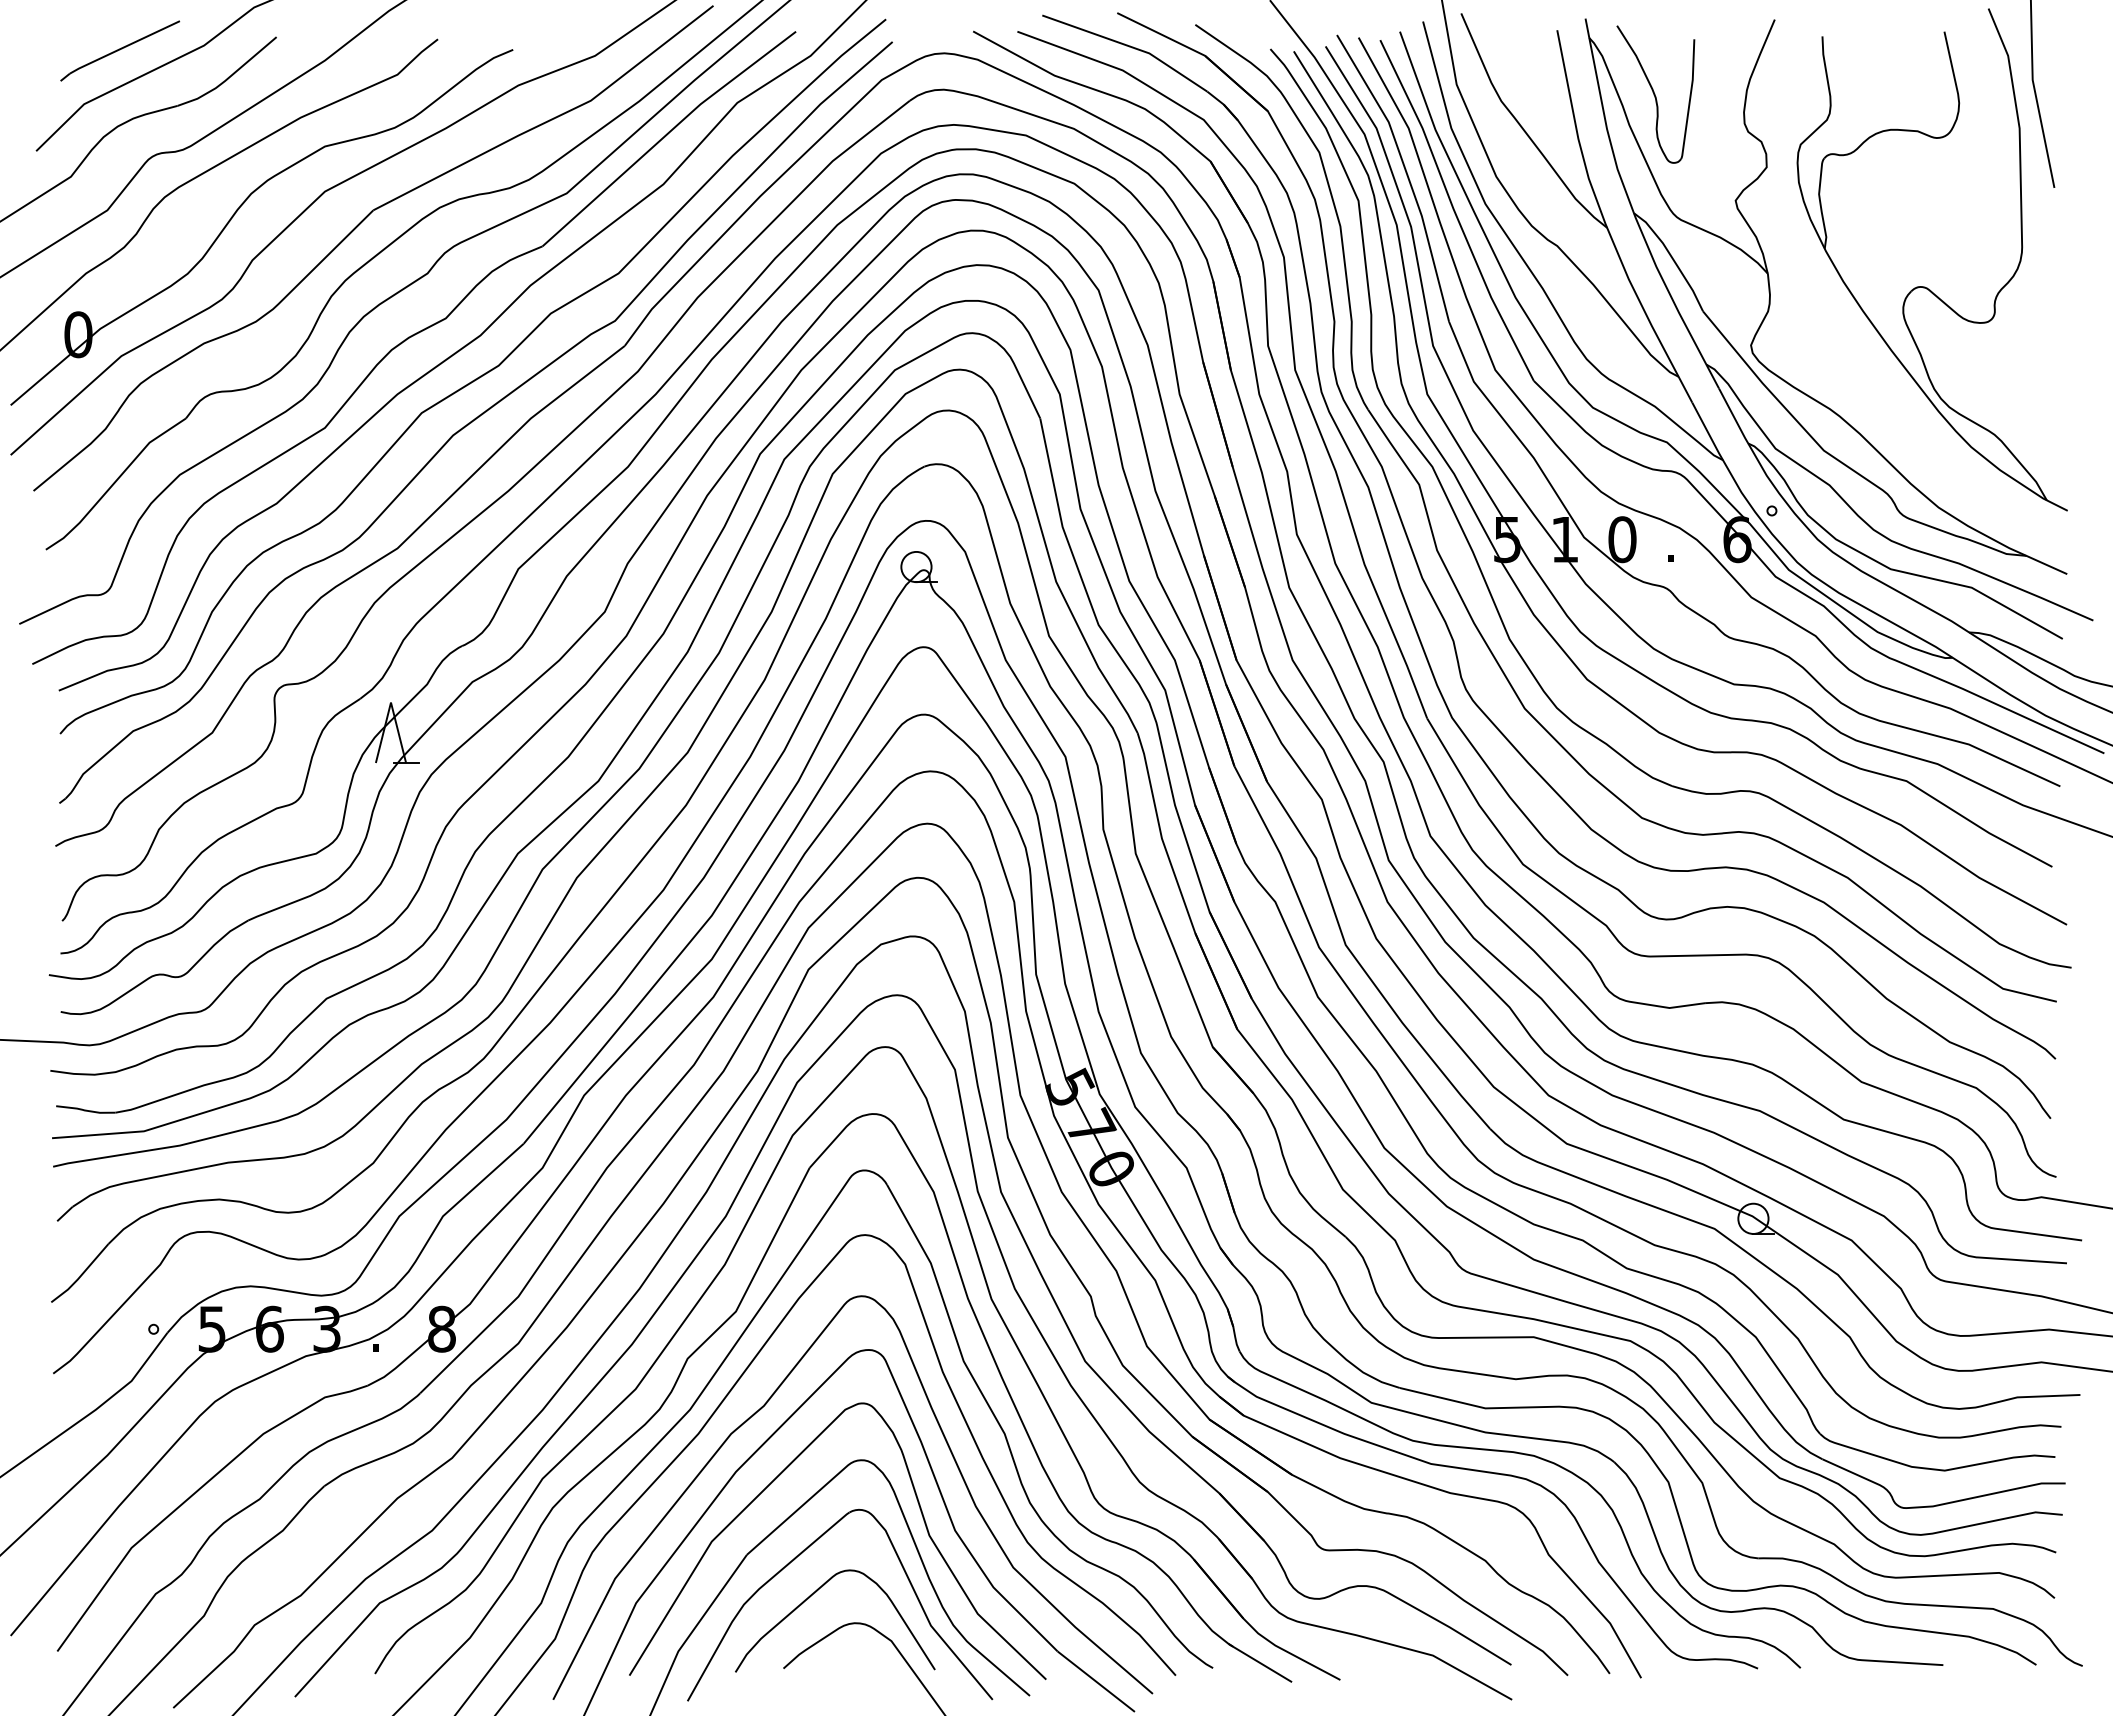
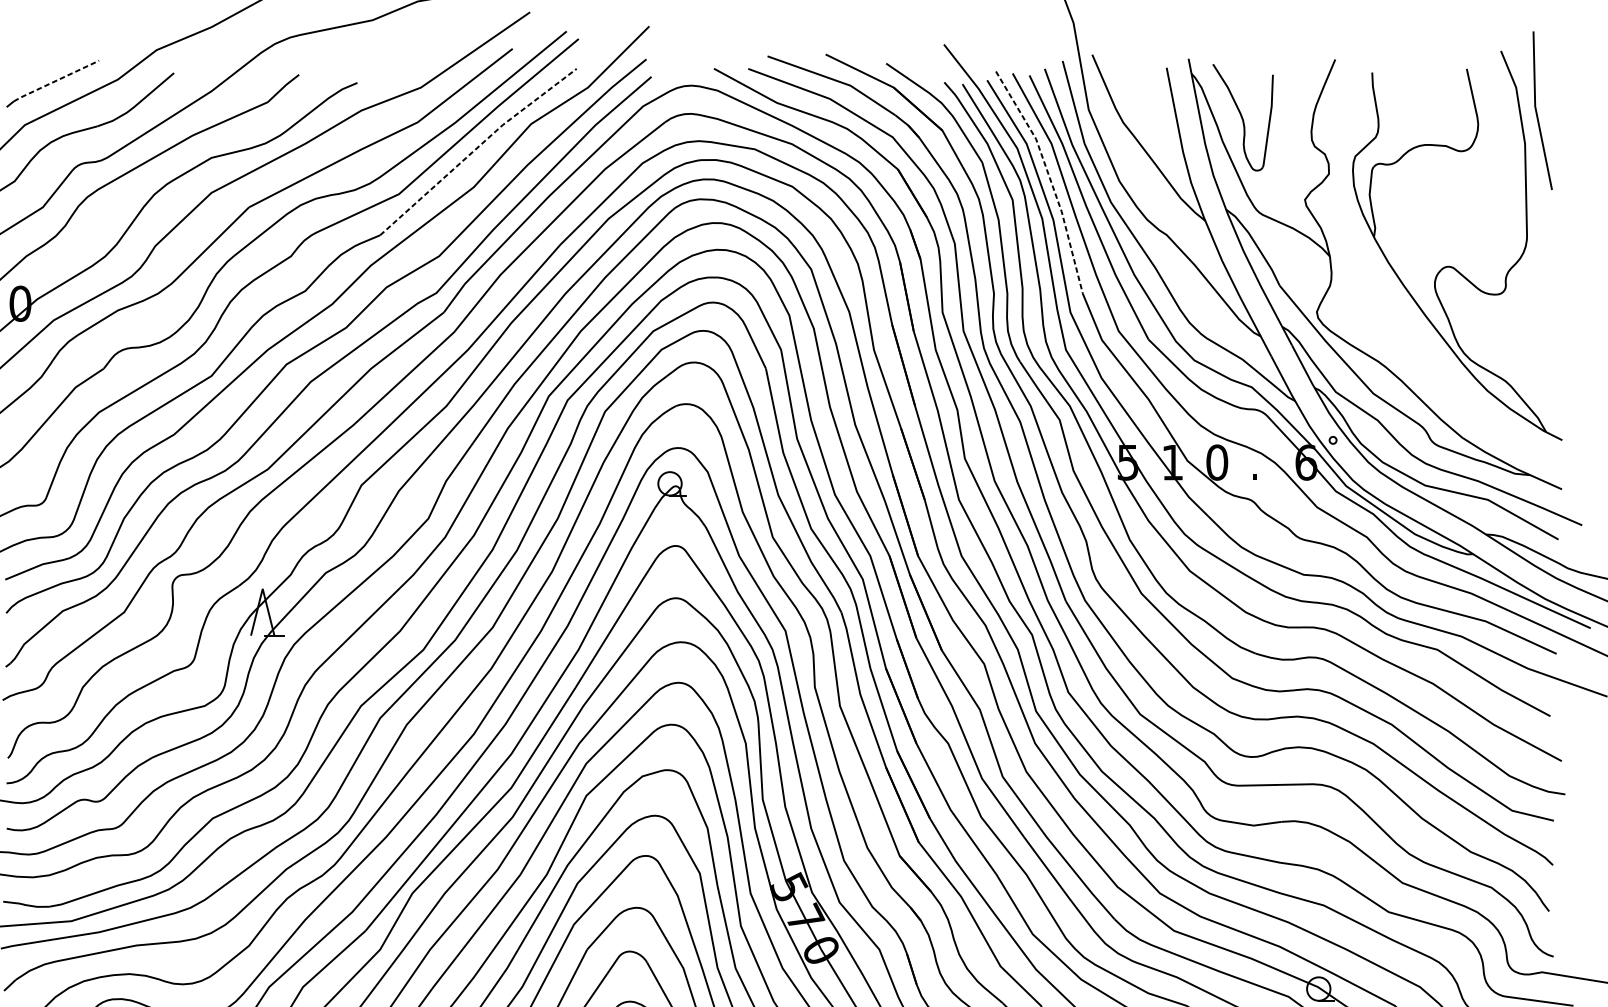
line: (124, 47) -> (56, 81), solid -> dashed
line: (666, 134) -> (476, 148), solid -> dashed
line: (1406, 172) -> (1049, 178), solid -> dashed

